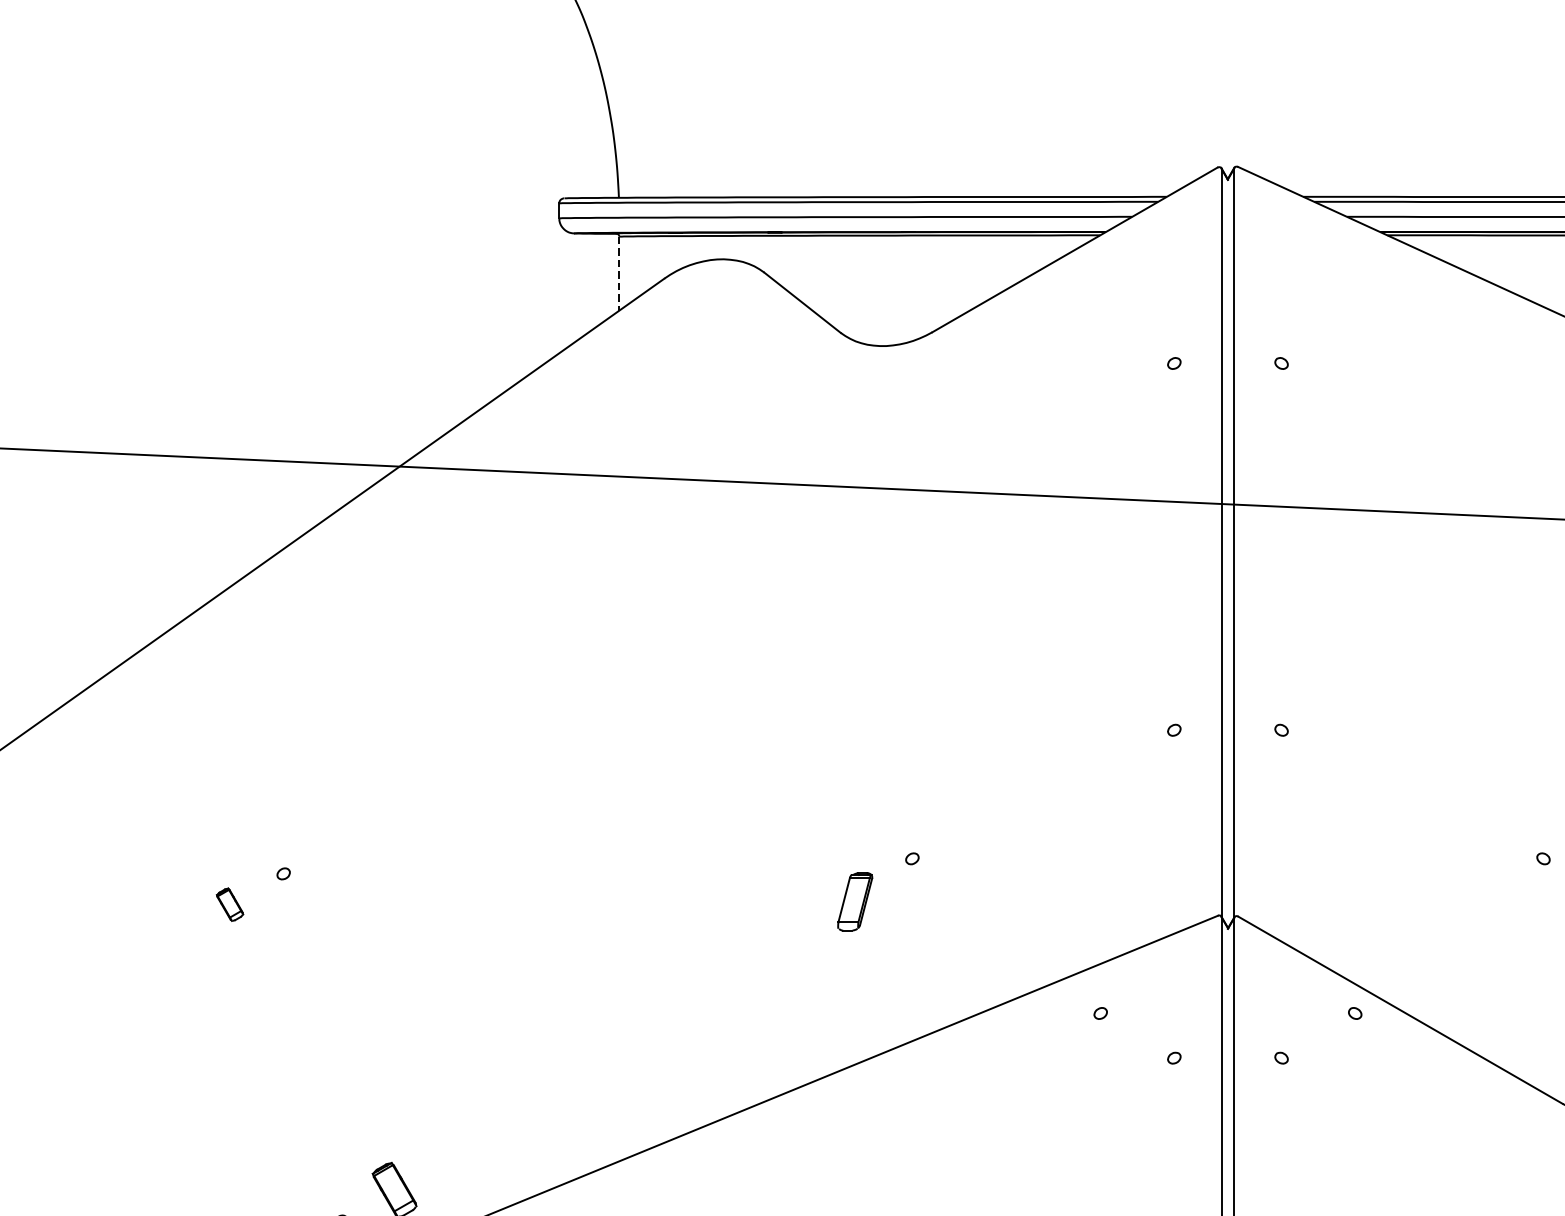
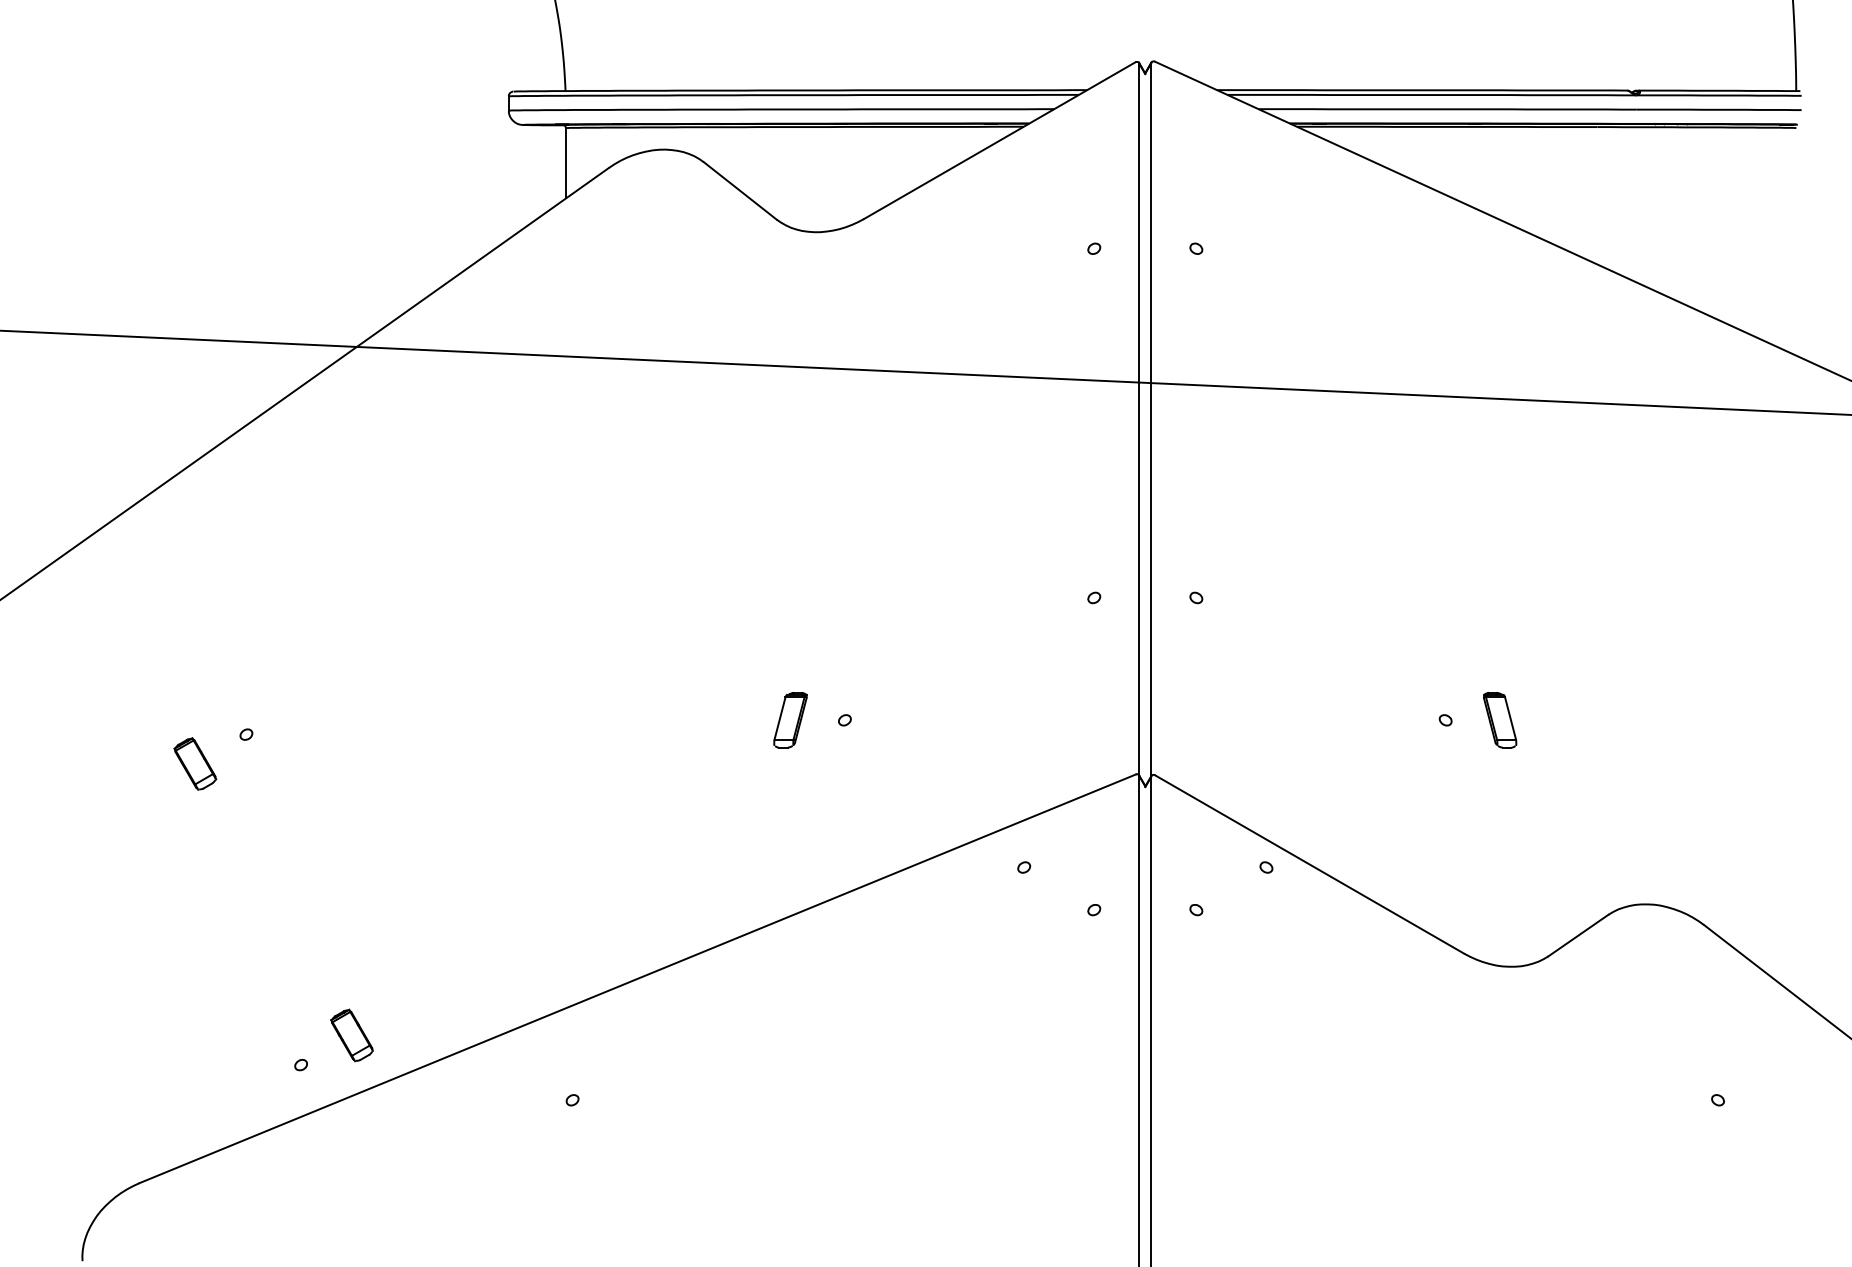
line: (618, 273) -> (565, 163), dashed -> solid
part: (855, 902) -> (790, 720), moved
part: (230, 904) -> (195, 763), size x1.67

